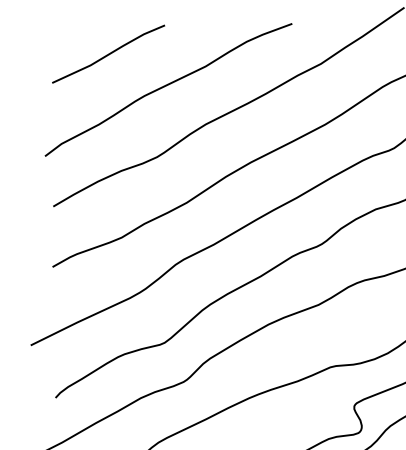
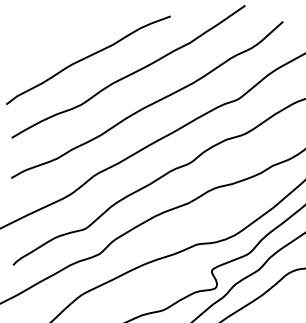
line: (108, 54) -> (48, 36), removed

